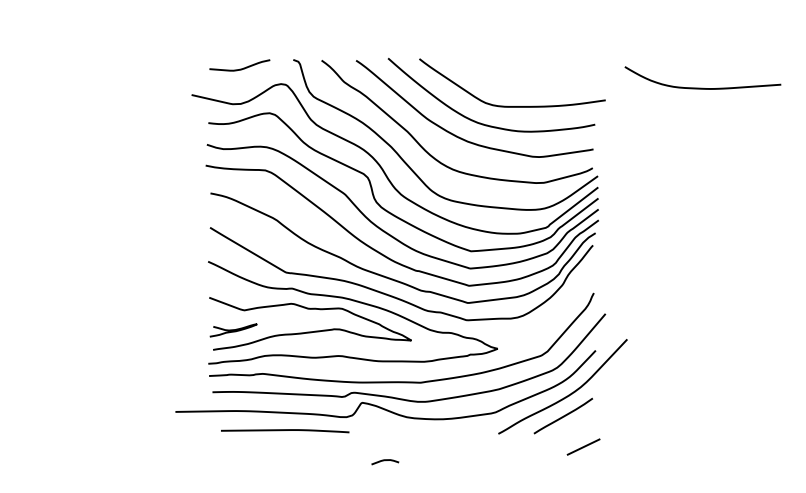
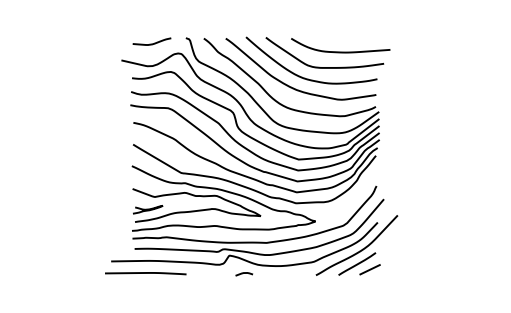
curve: (702, 87) -> (340, 51), moved
line: (284, 430) -> (145, 273), moved
line: (582, 446) -> (369, 269), moved
curve: (385, 460) -> (244, 273), moved

